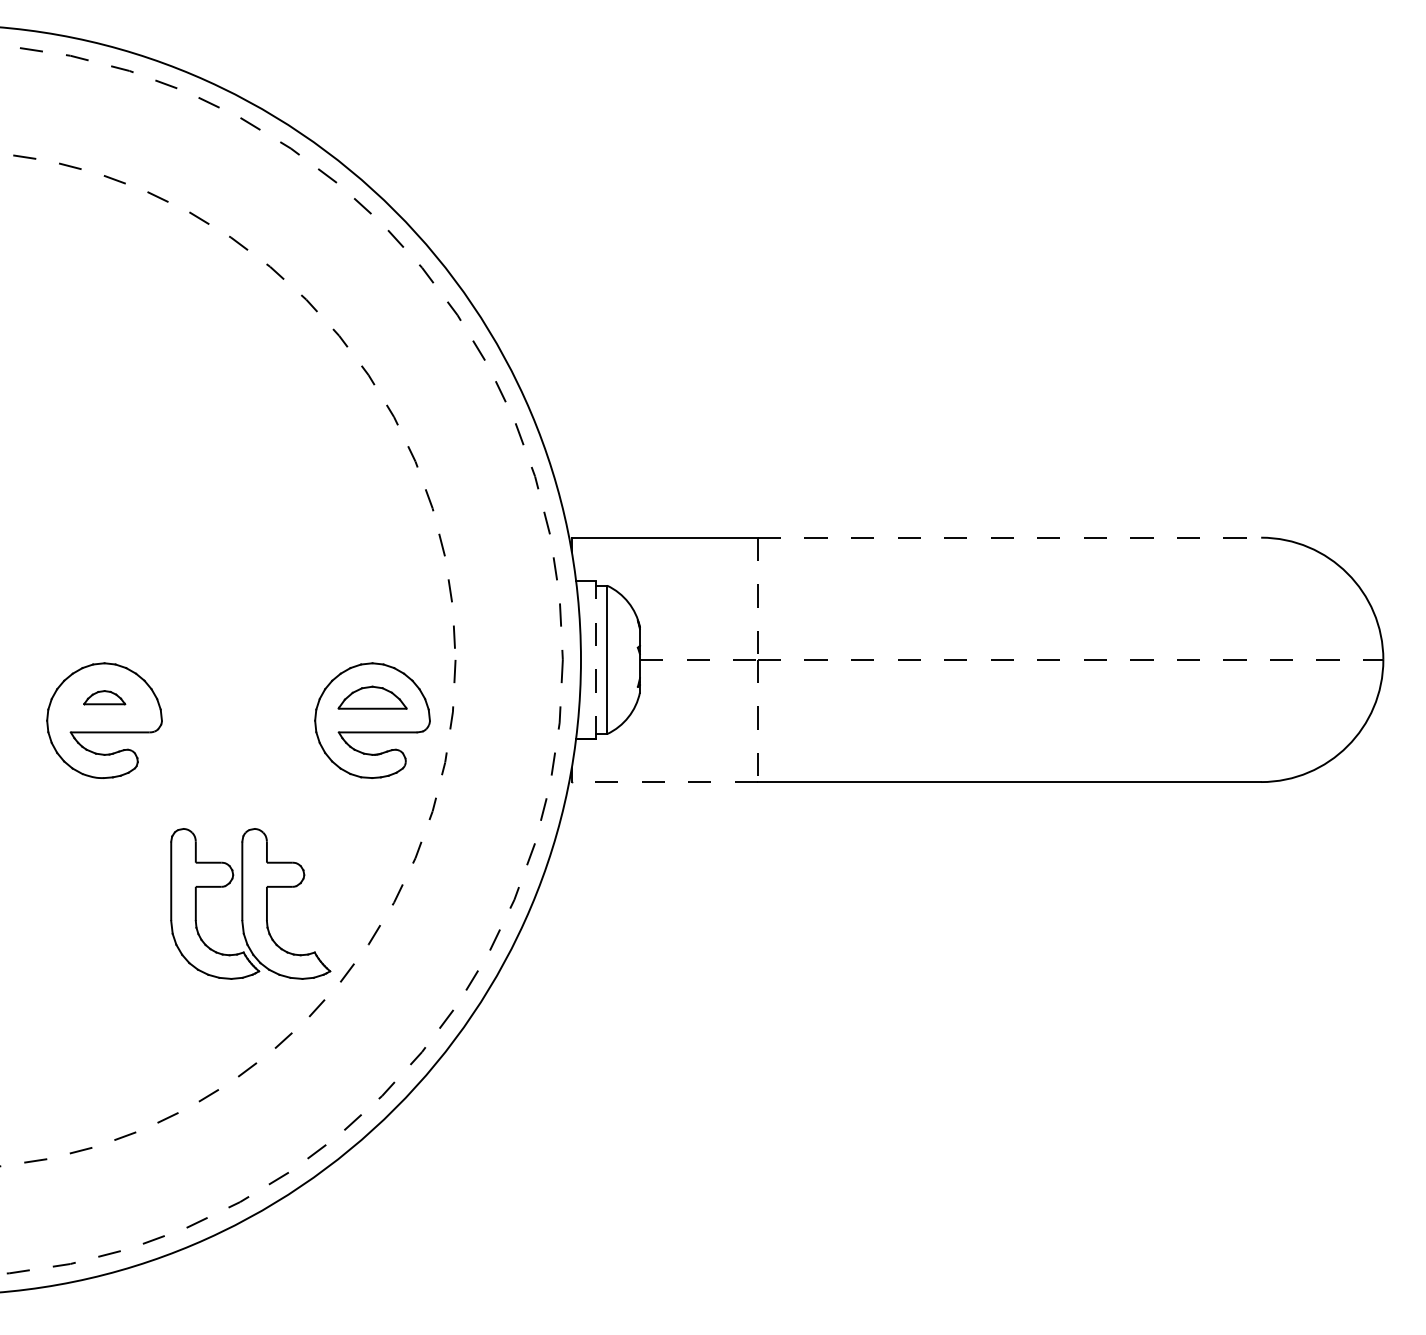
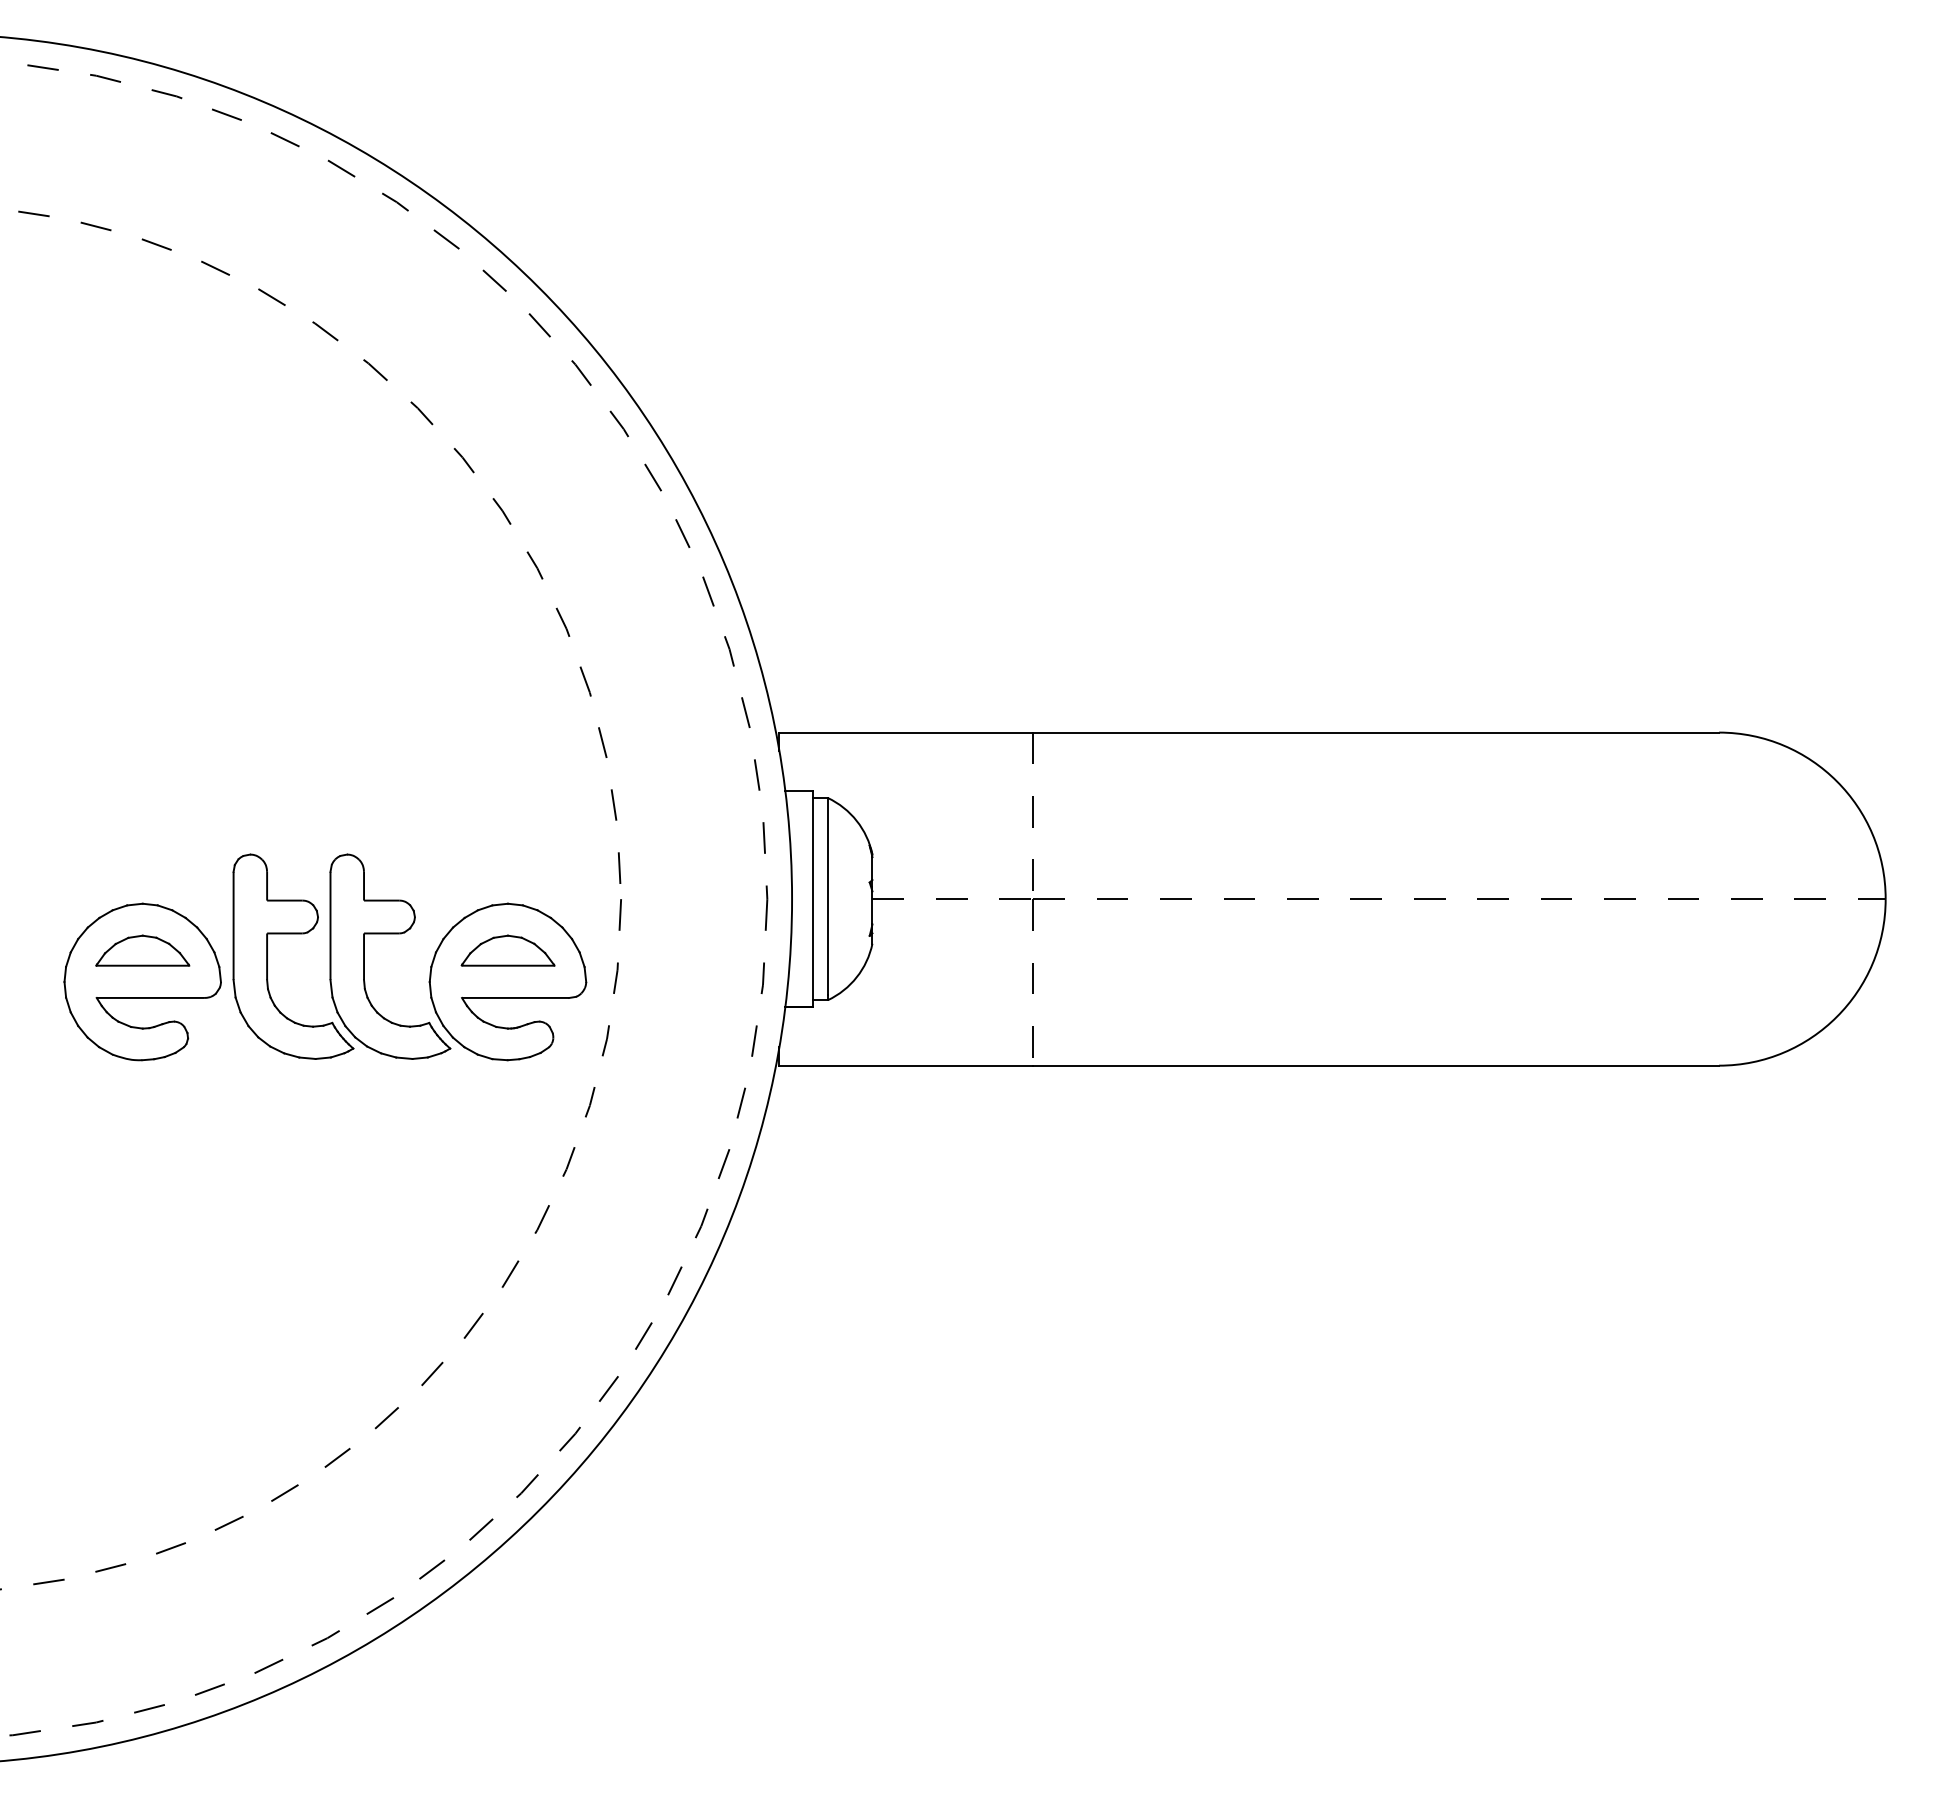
line: (1009, 537) -> (1376, 732), dashed -> solid
line: (595, 660) -> (812, 899), dashed -> solid
part: (104, 697) -> (142, 950), size x1.67
line: (664, 781) -> (906, 1065), dashed -> solid
part: (250, 903) -> (341, 956), moved

